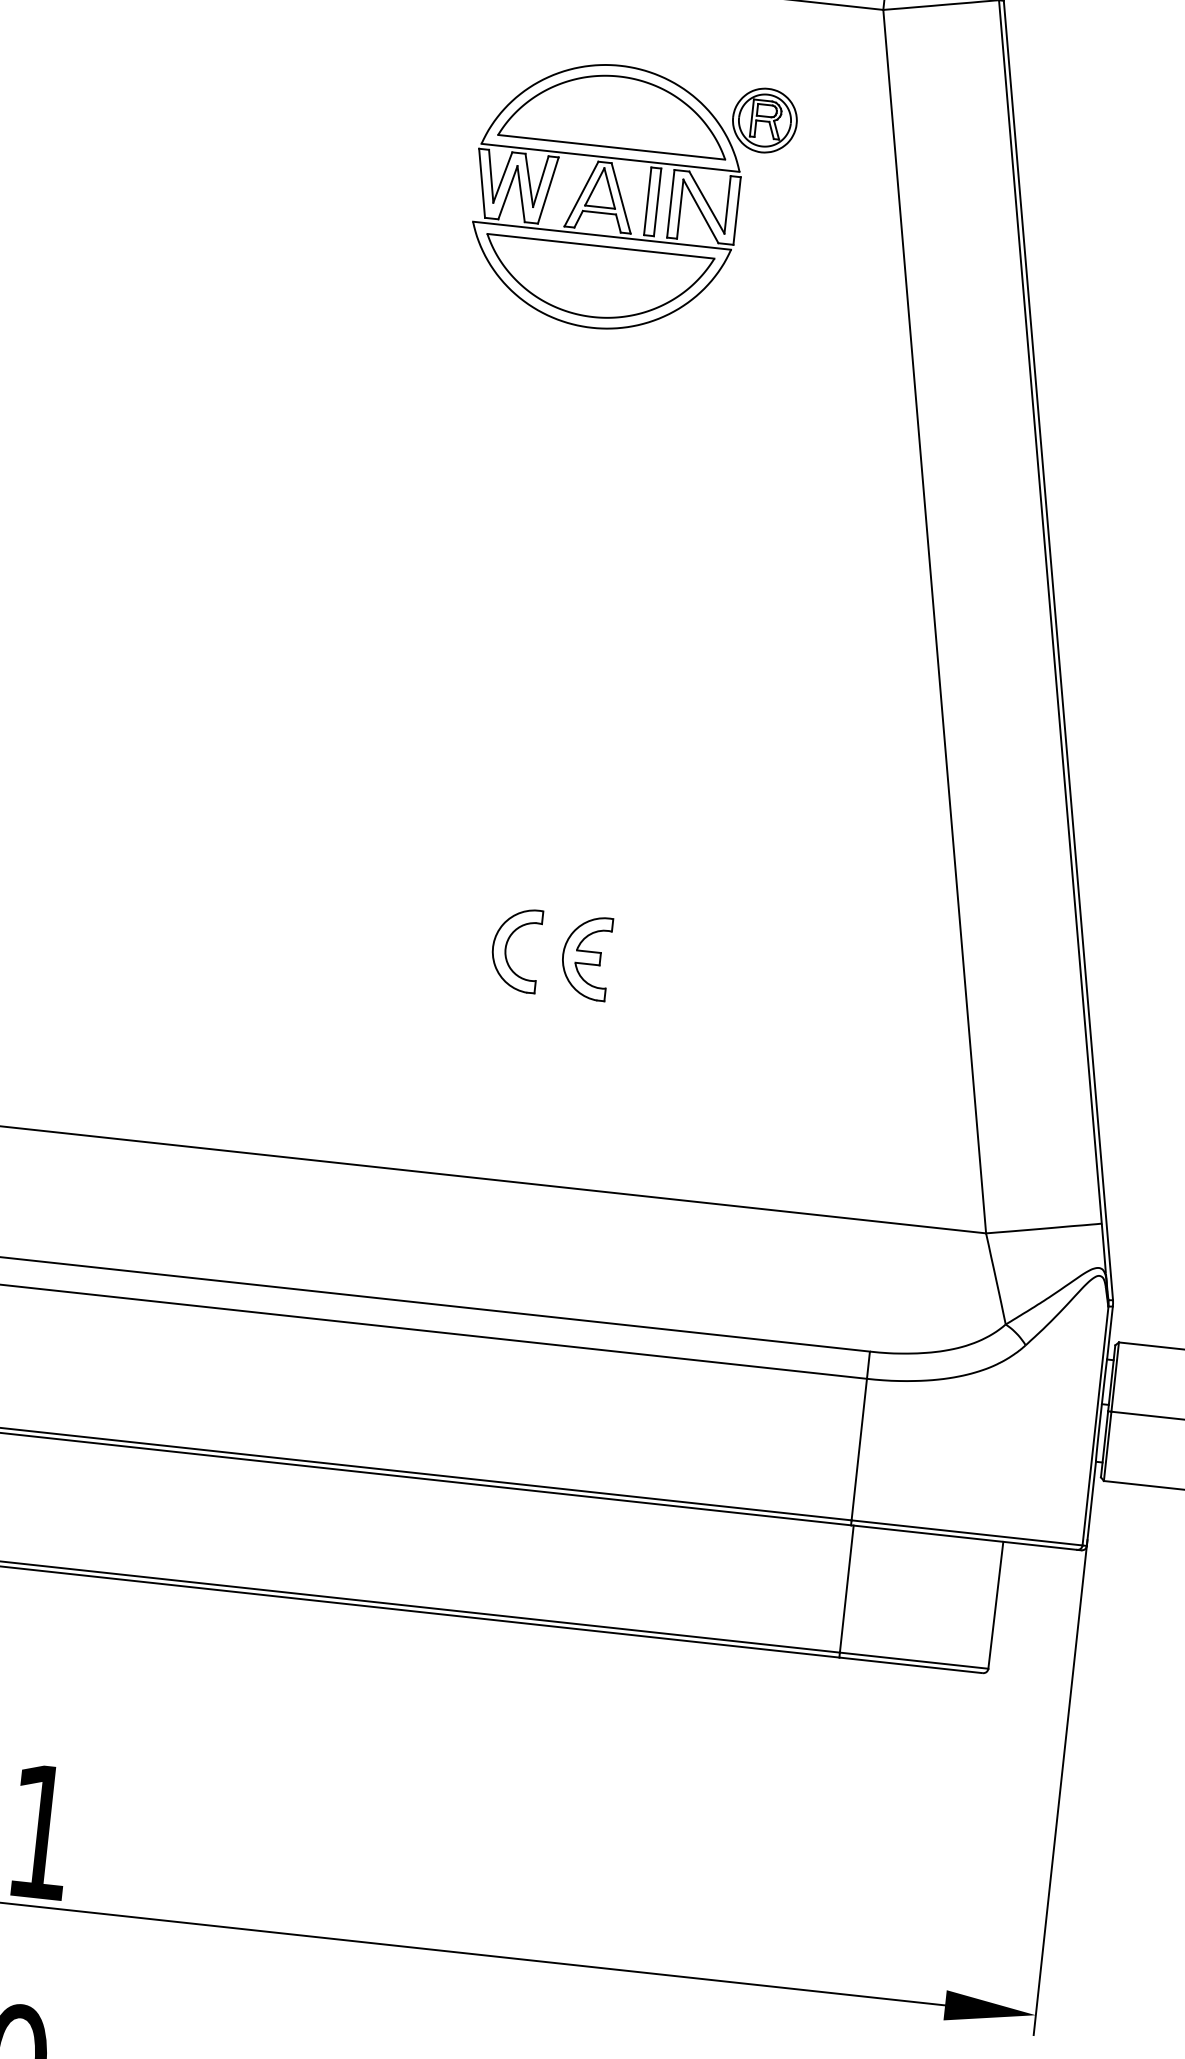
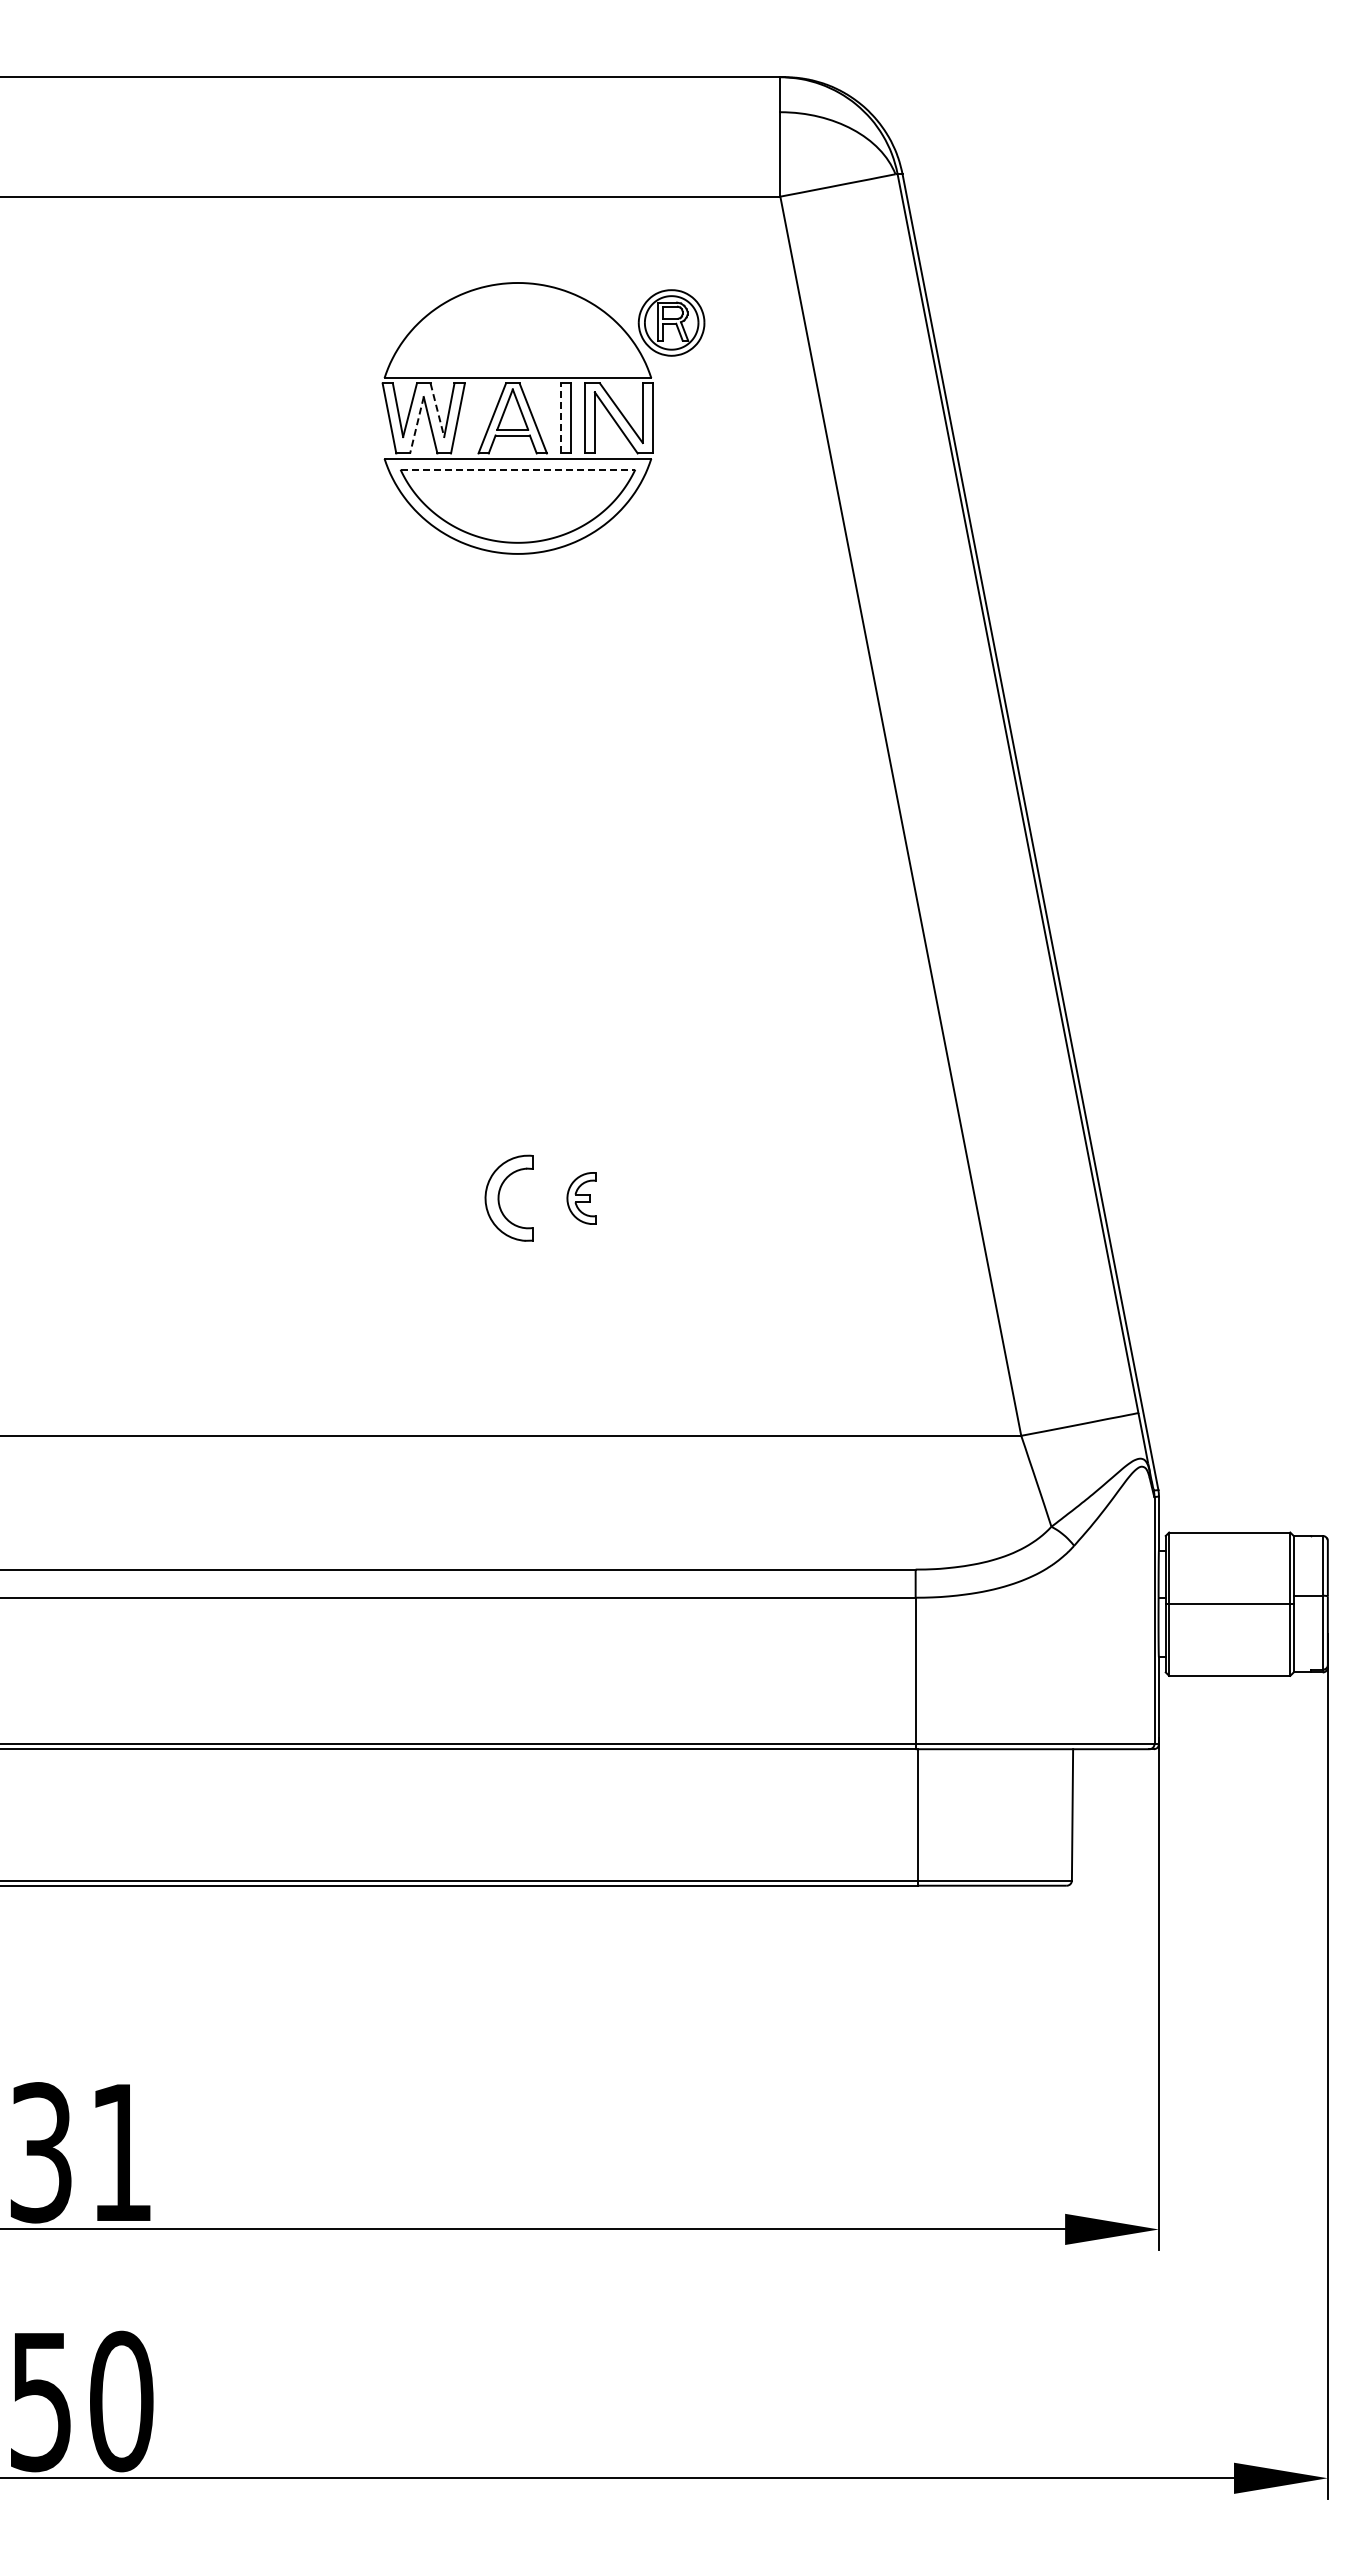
part: (615, 111) -> (517, 330), removed
line: (529, 180) -> (437, 410), solid -> dashed
line: (507, 192) -> (416, 425), solid -> dashed
line: (647, 201) -> (560, 418), solid -> dashed
line: (601, 246) -> (518, 469), solid -> dashed
part: (585, 957) -> (581, 1198), size x0.6

